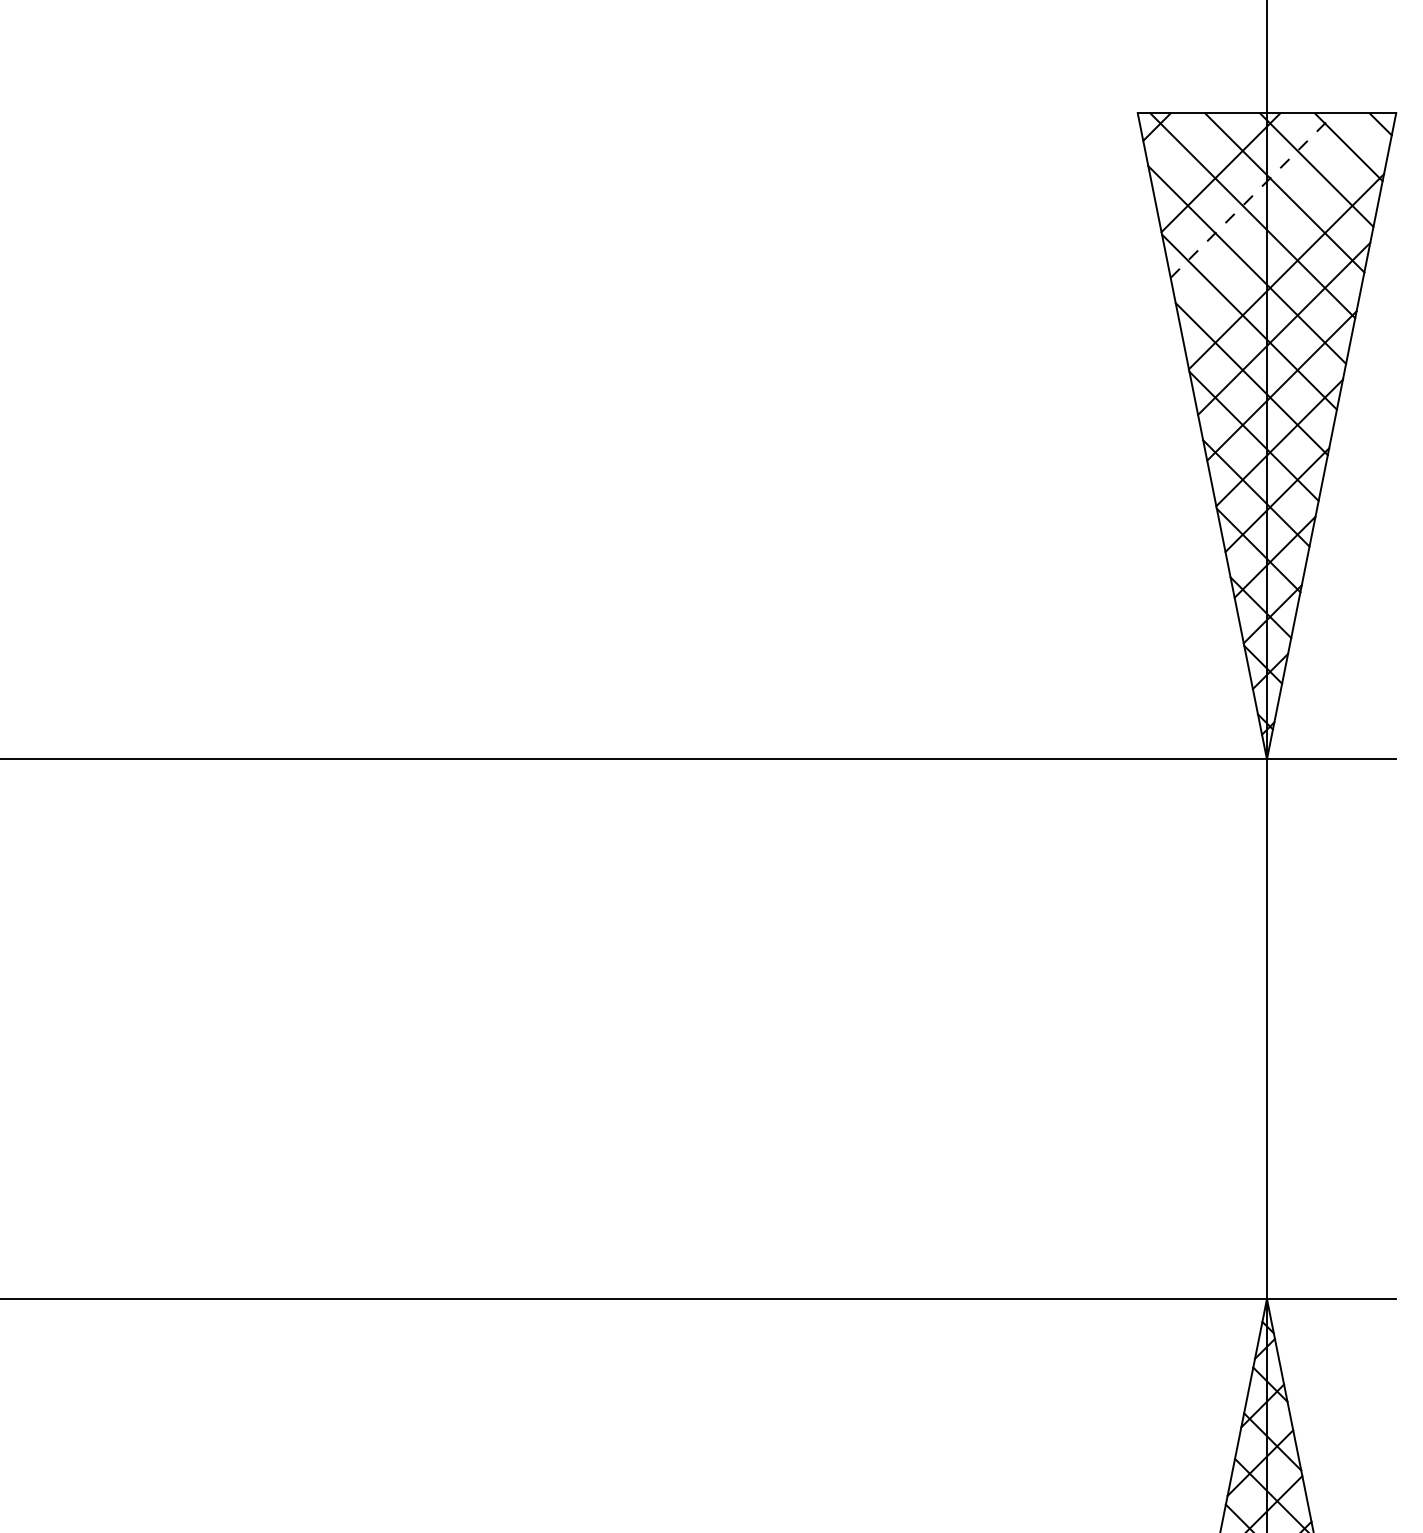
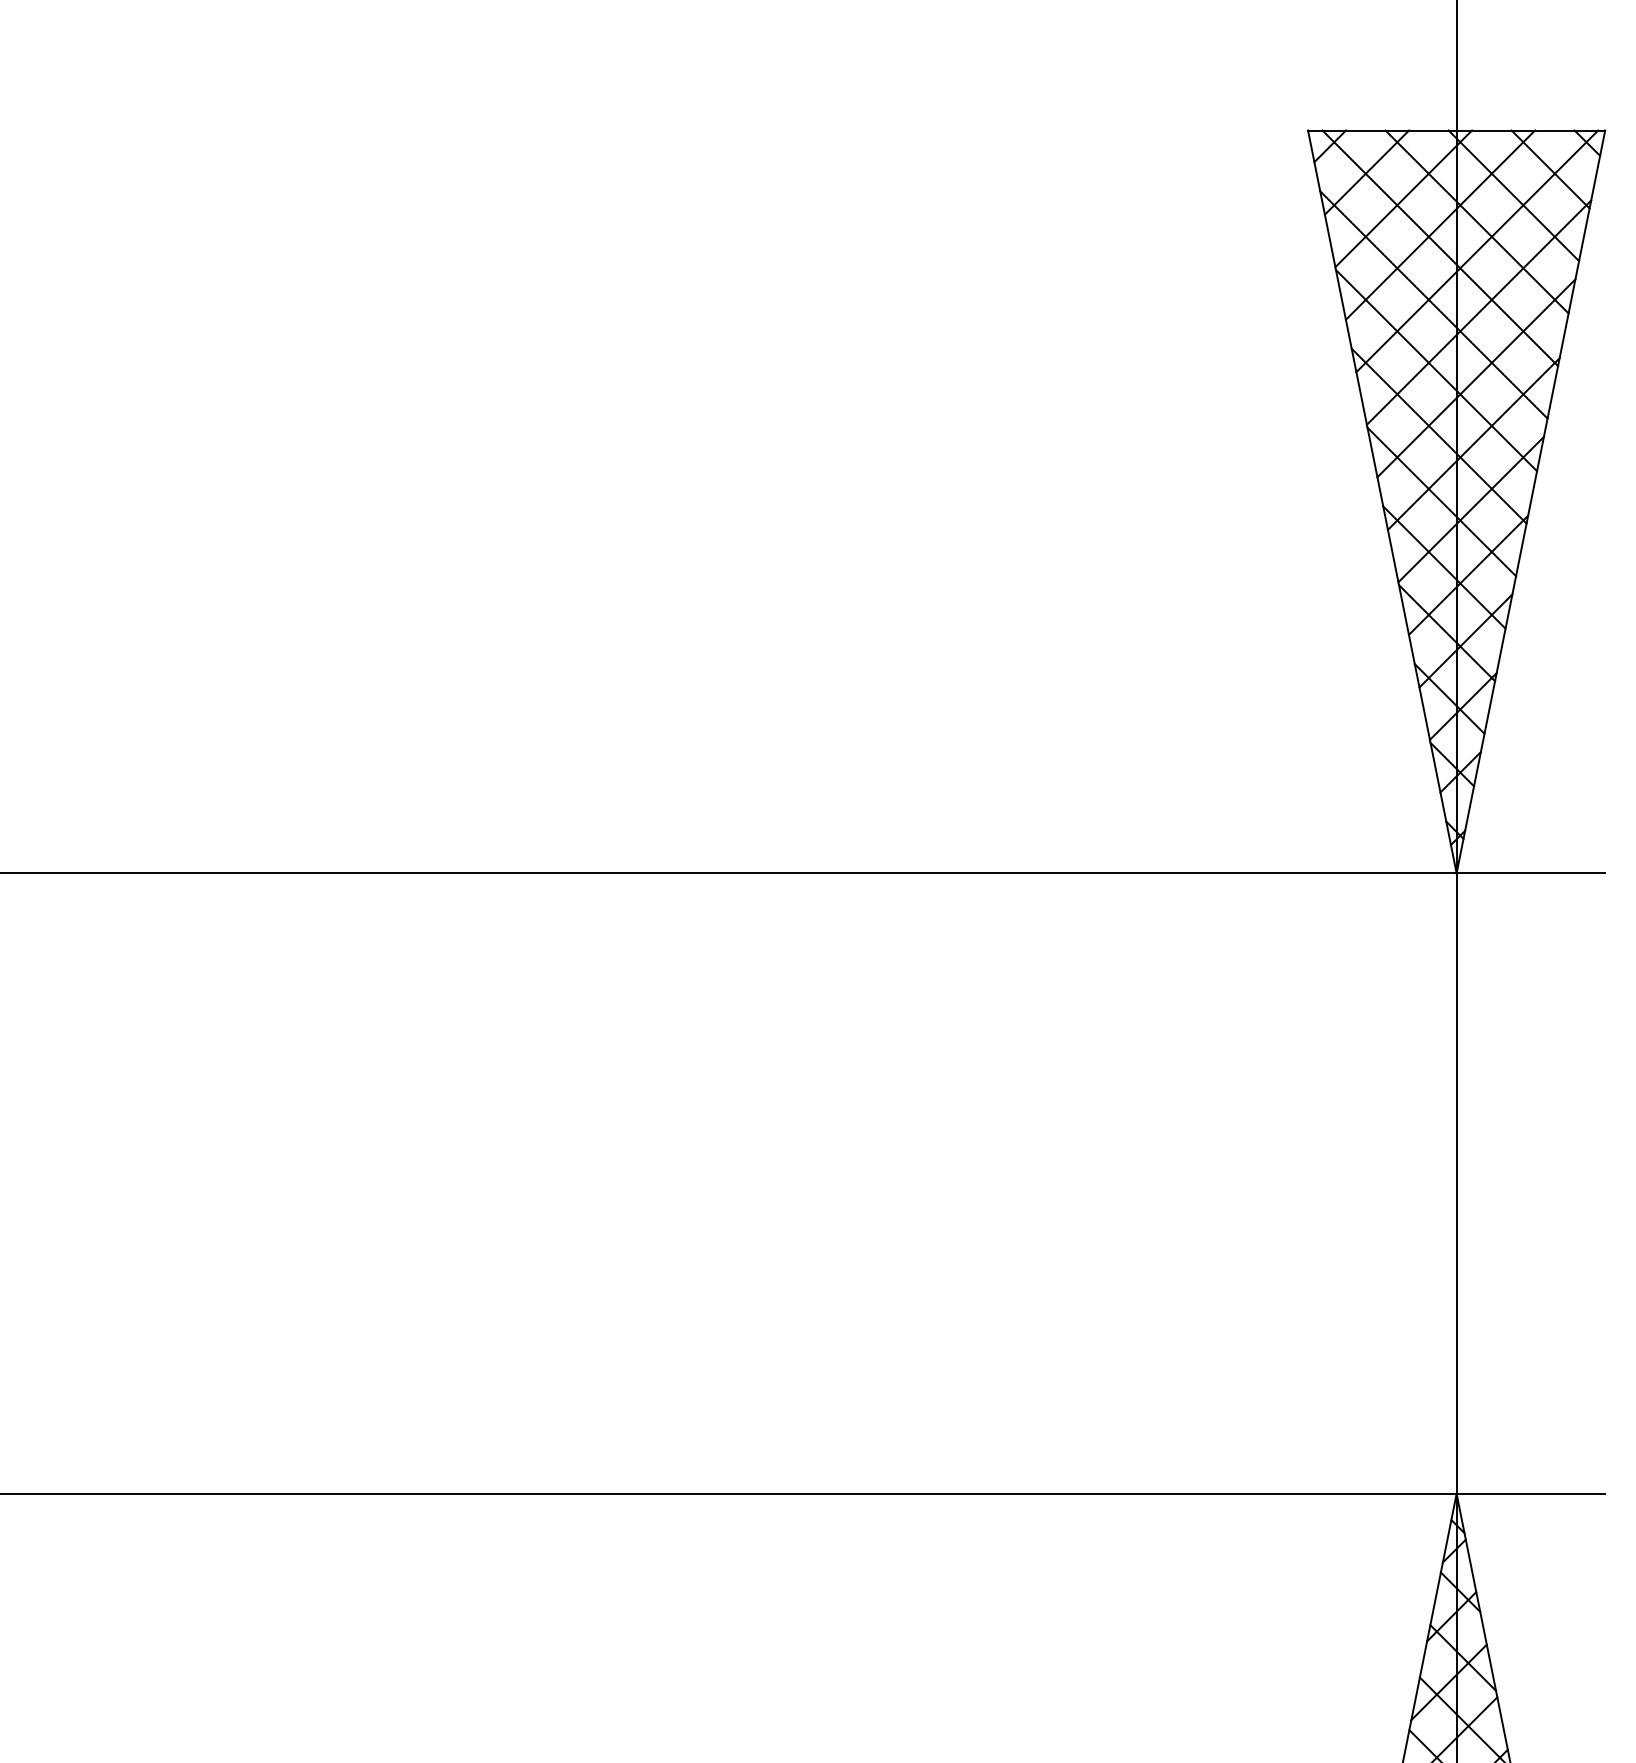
line: (1188, 149) -> (1366, 172), added
line: (1252, 195) -> (1440, 225), dashed -> solid
line: (1285, 218) -> (1477, 251), added

